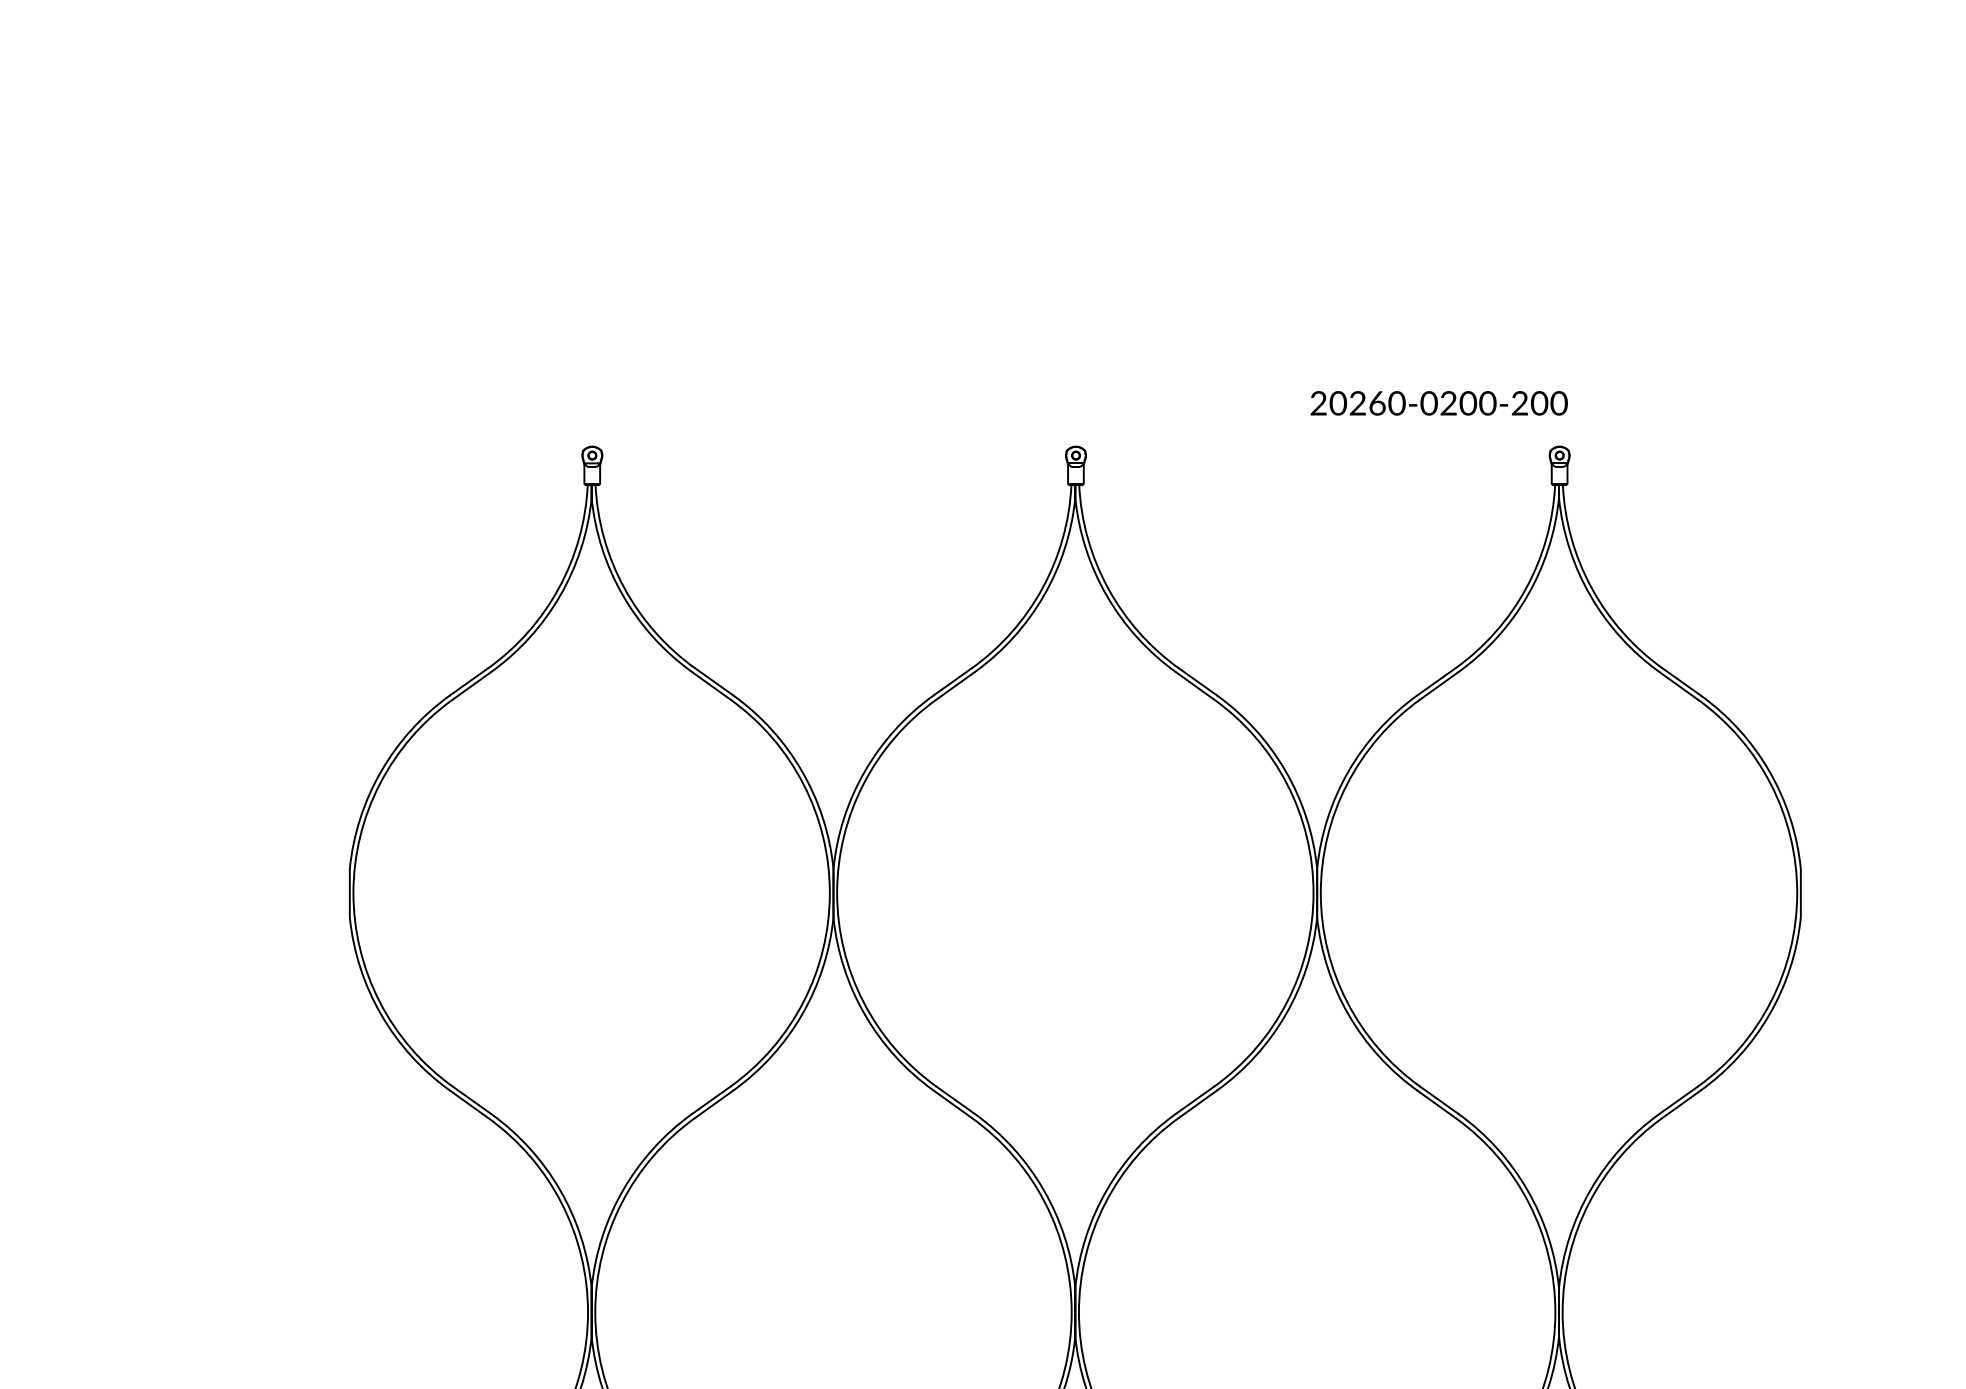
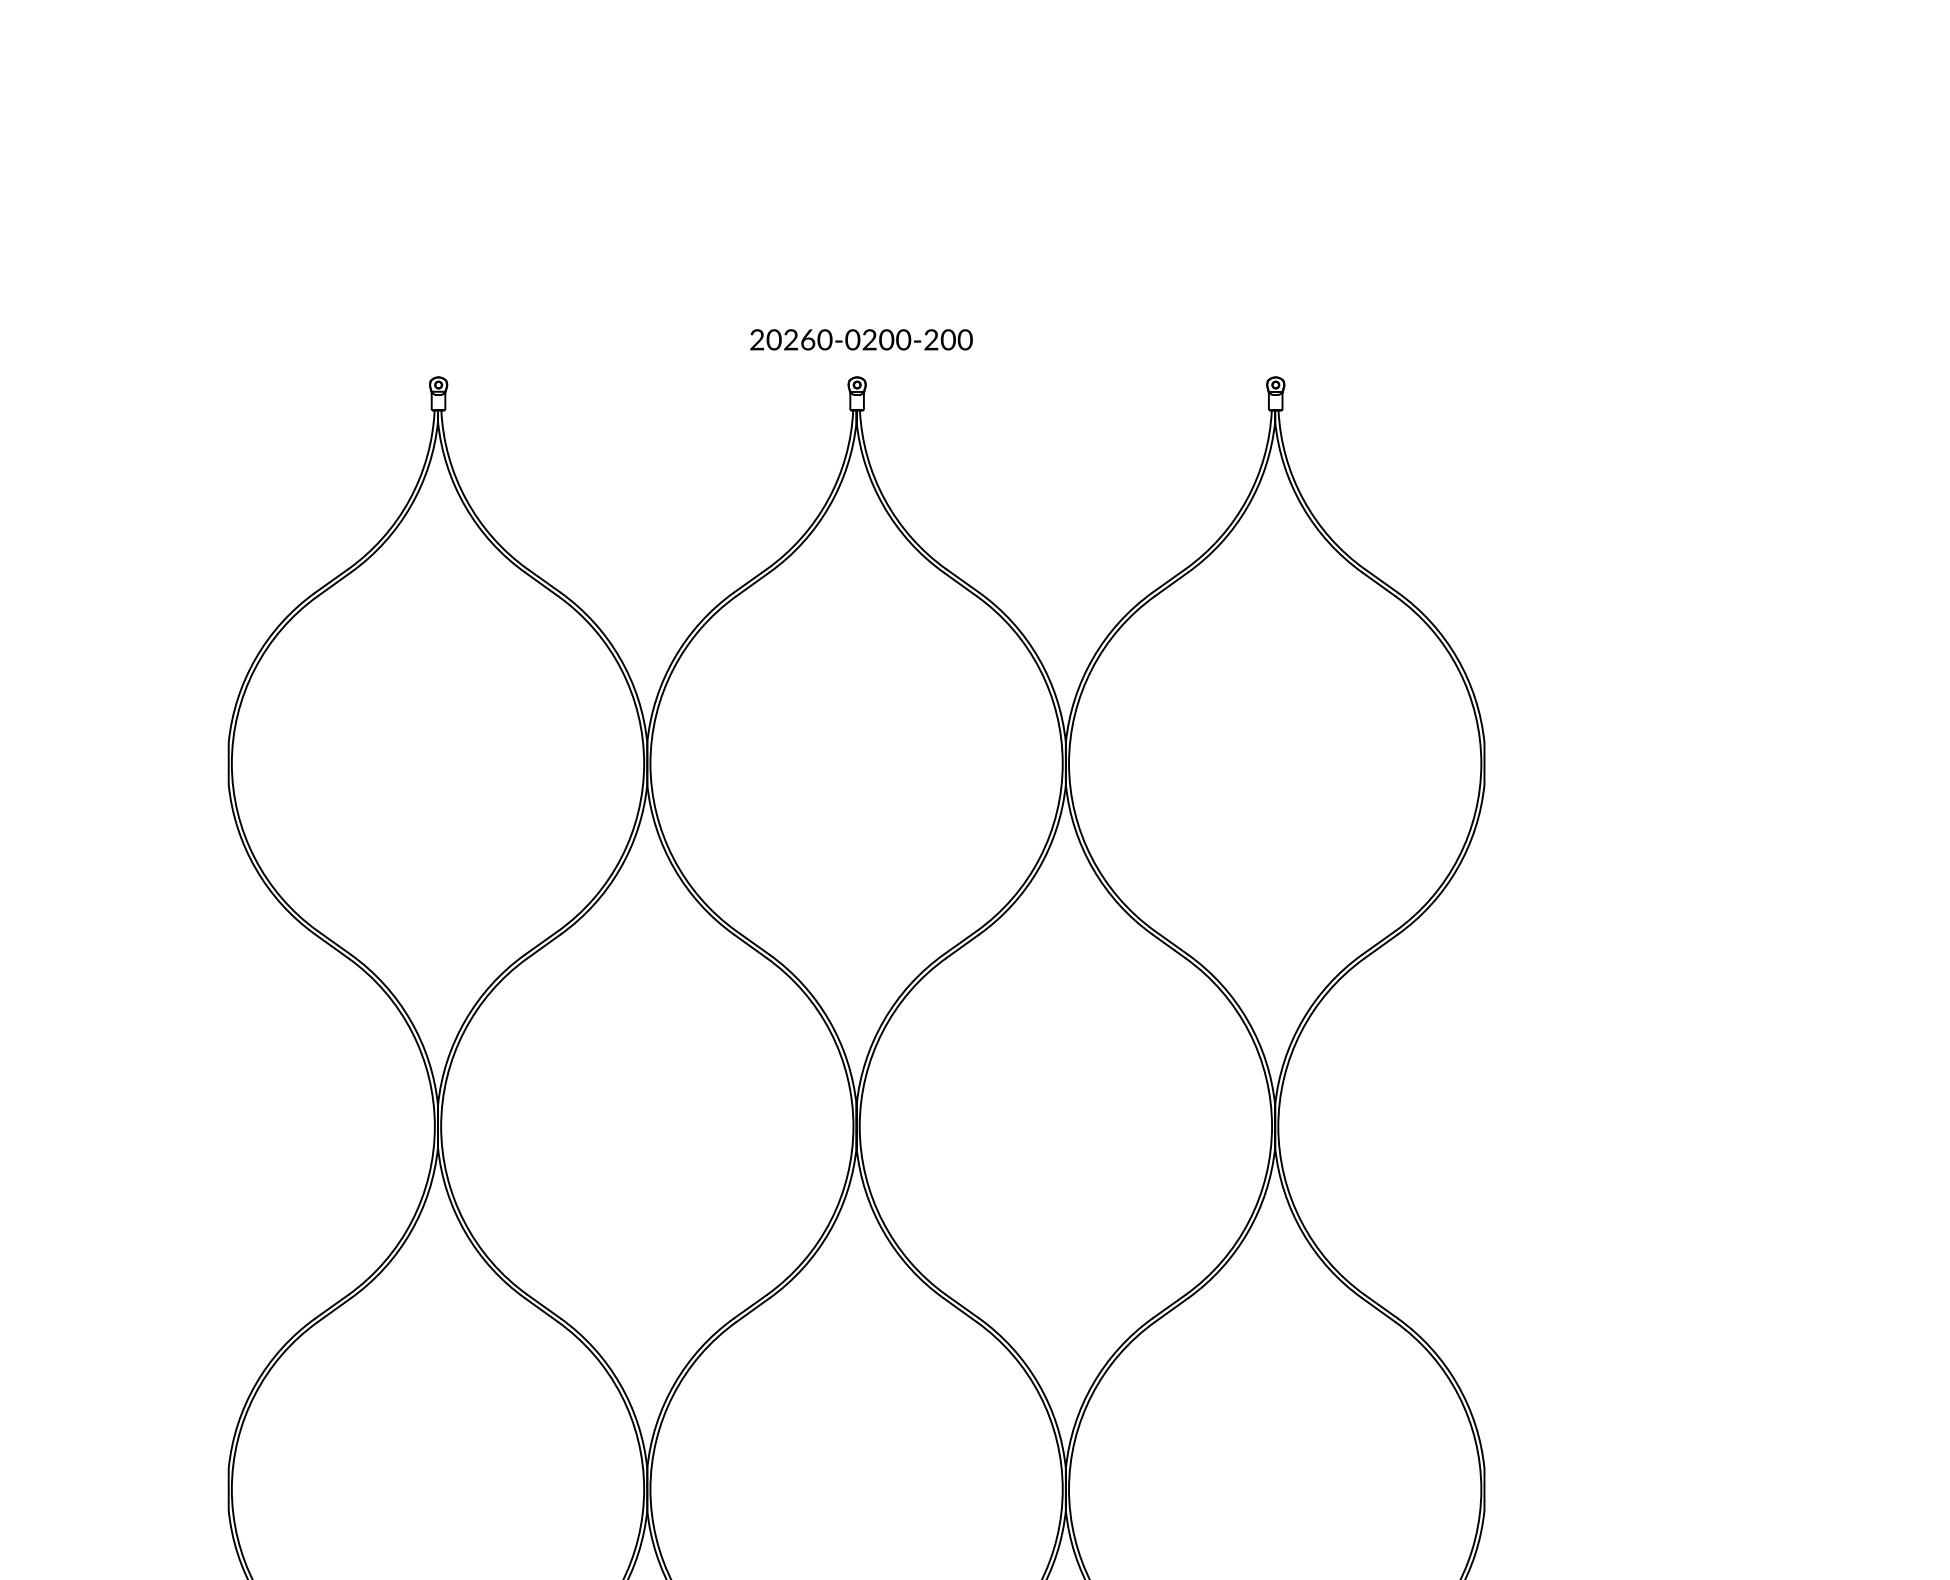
text: (1439, 402) -> (861, 339), moved

